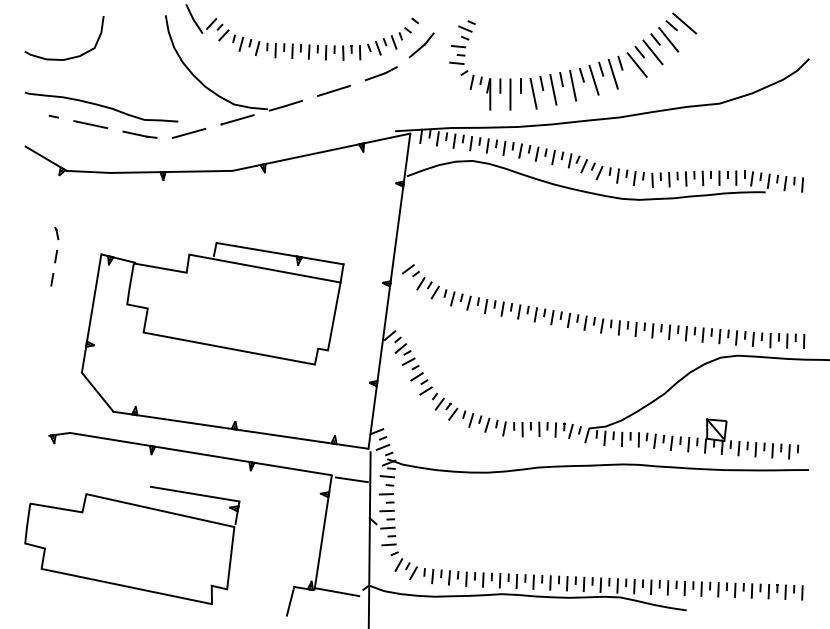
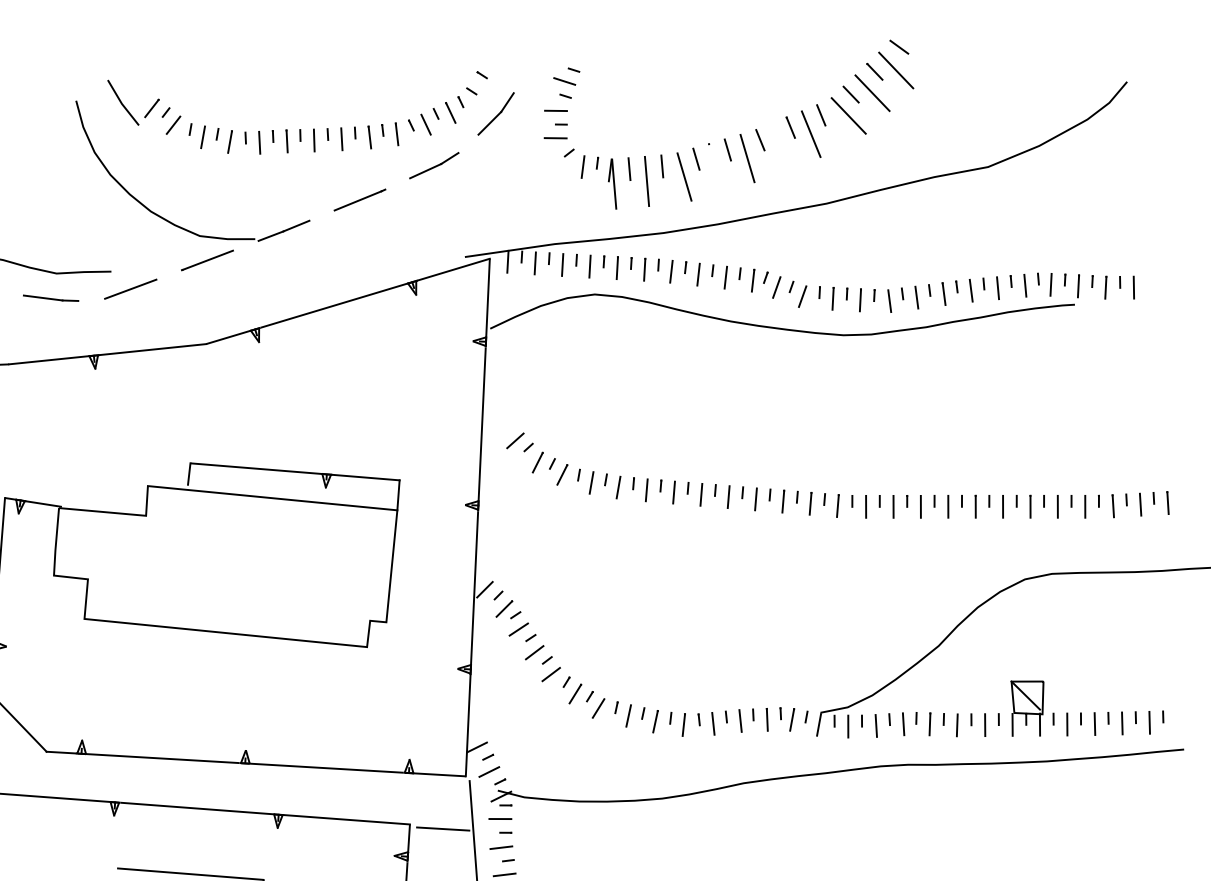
line: (684, 23) -> (919, 41), removed
line: (593, 79) -> (779, 145), removed
line: (553, 89) -> (716, 167), removed
part: (603, 318) -> (839, 493), moved

